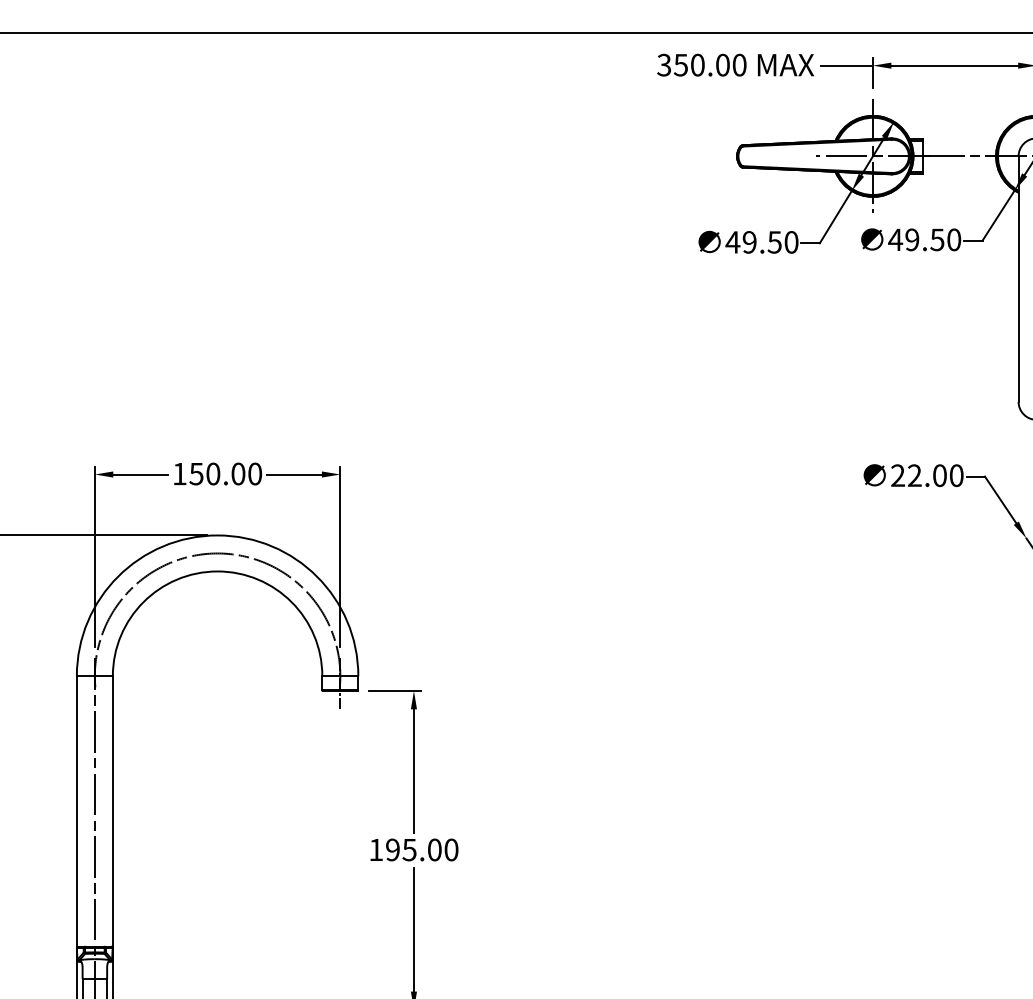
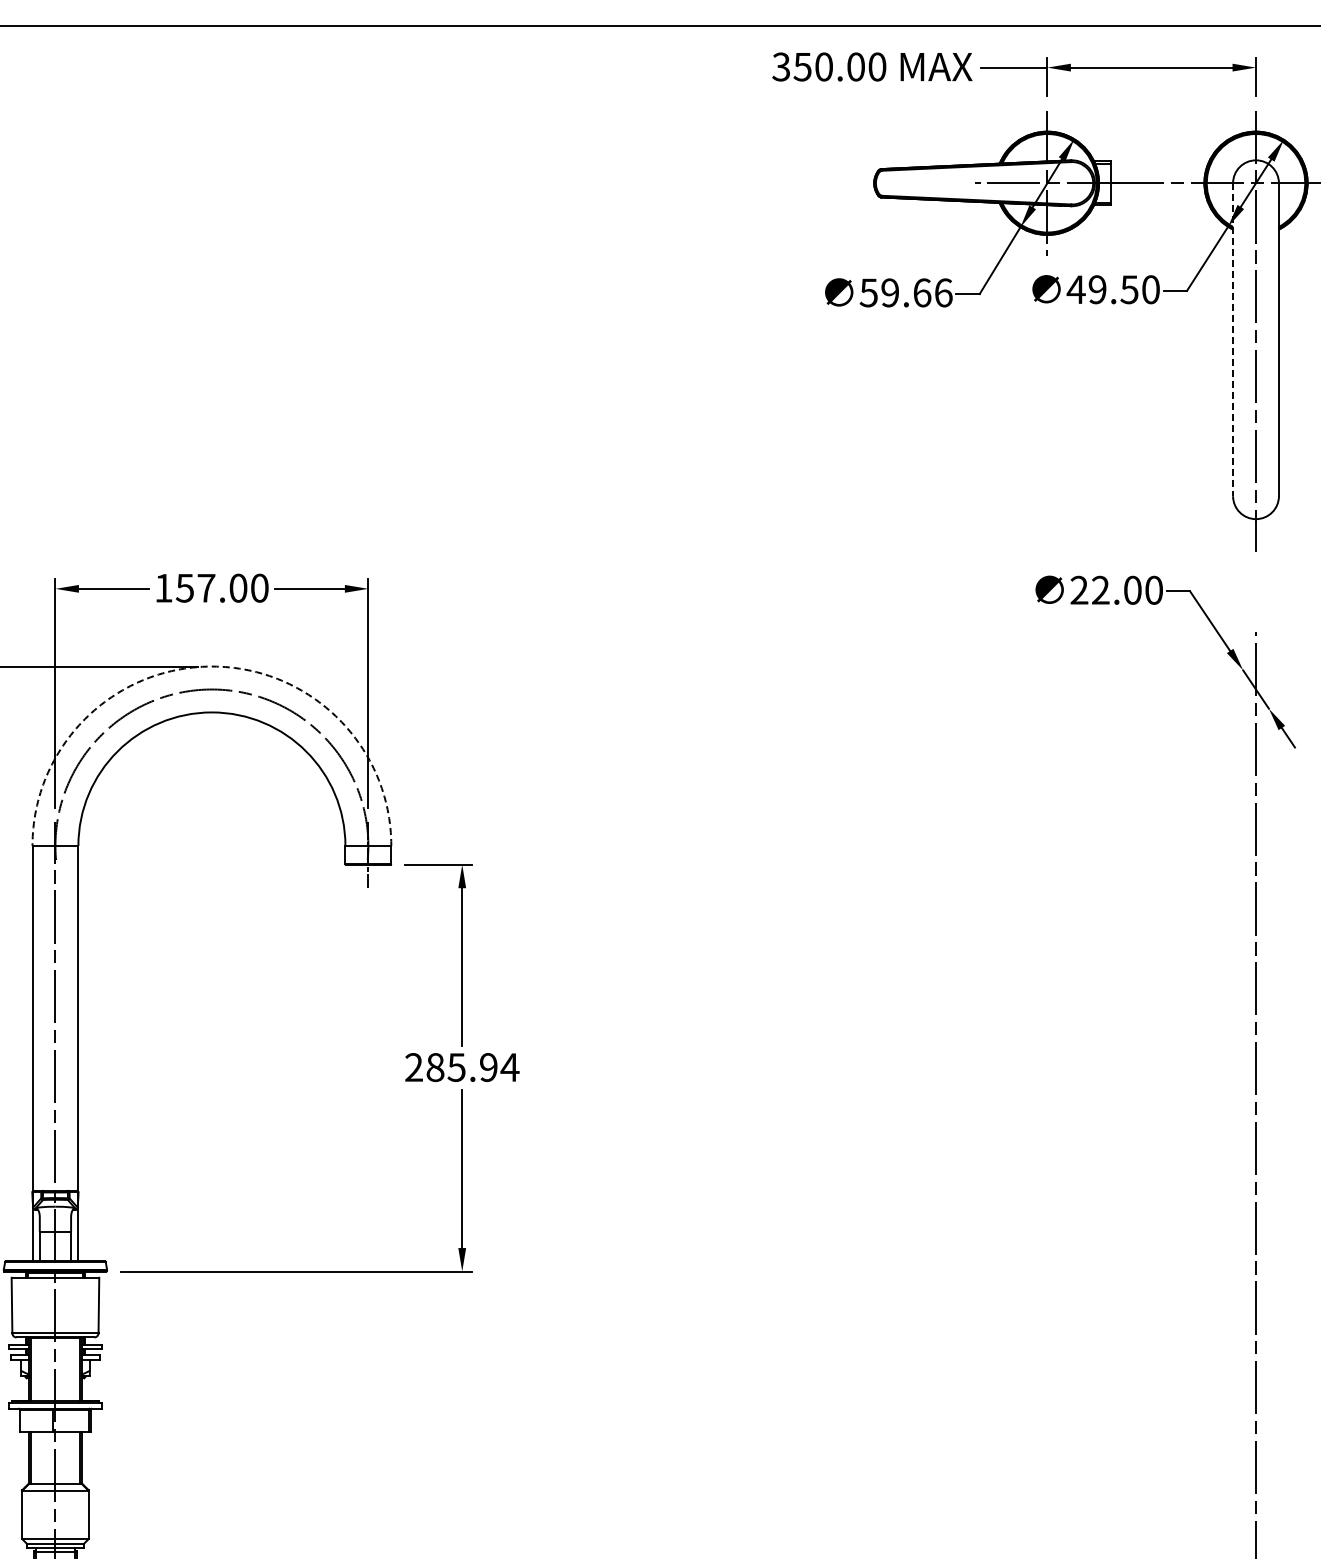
text: (761, 242) -> (905, 292), 49.50 -> 59.66
line: (1018, 279) -> (1233, 340), solid -> dashed
text: (213, 473) -> (206, 587), 150.00 -> 157.00
arc: (217, 535) -> (211, 666), solid -> dashed
text: (414, 849) -> (462, 1067), 195.00 -> 285.94

